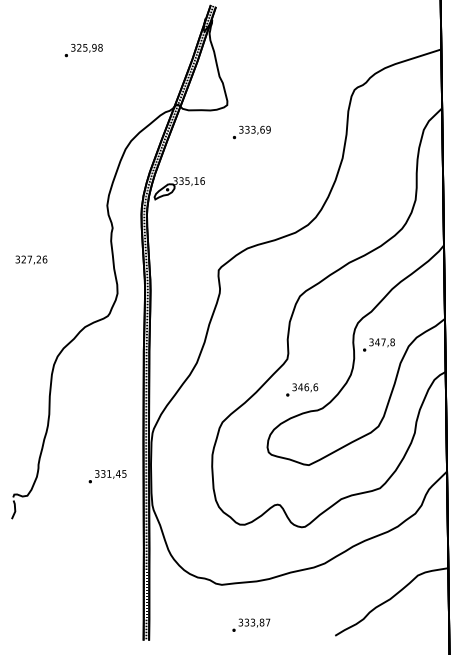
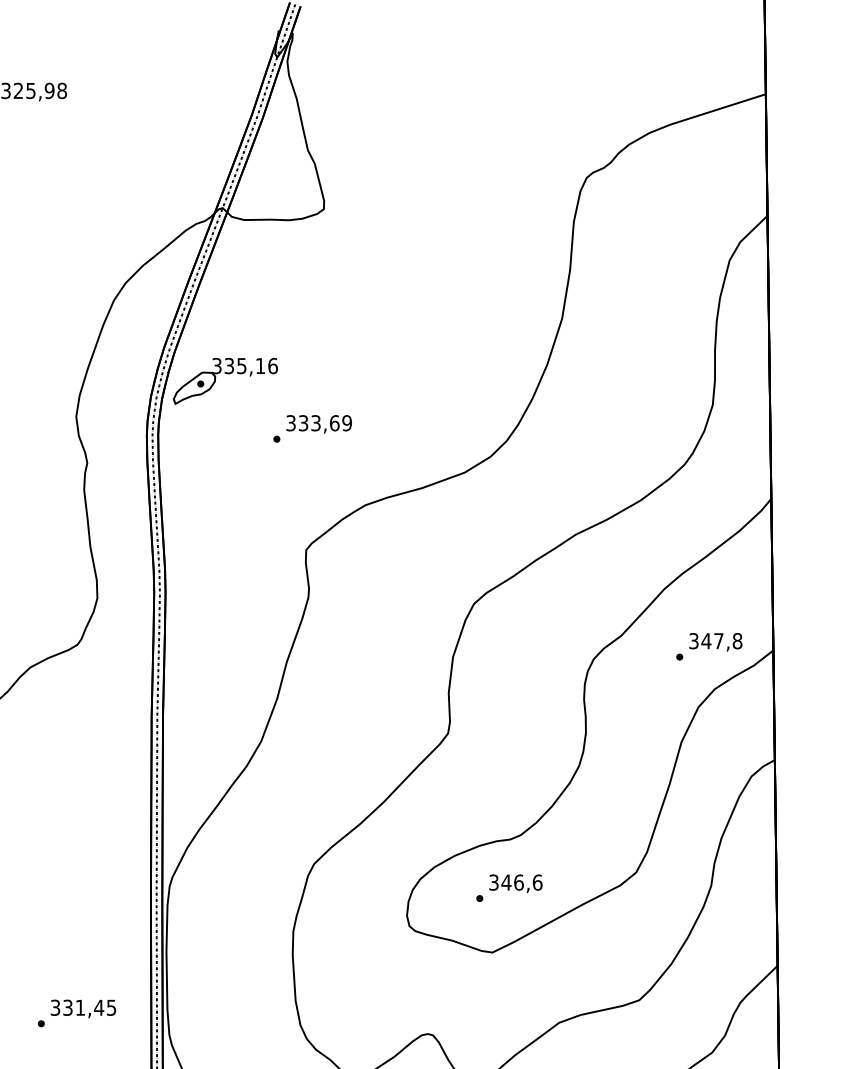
text: (251, 132) -> (311, 428), moved
text: (378, 344) -> (708, 645), moved
text: (302, 389) -> (510, 887), moved
text: (107, 476) -> (76, 1013), moved

